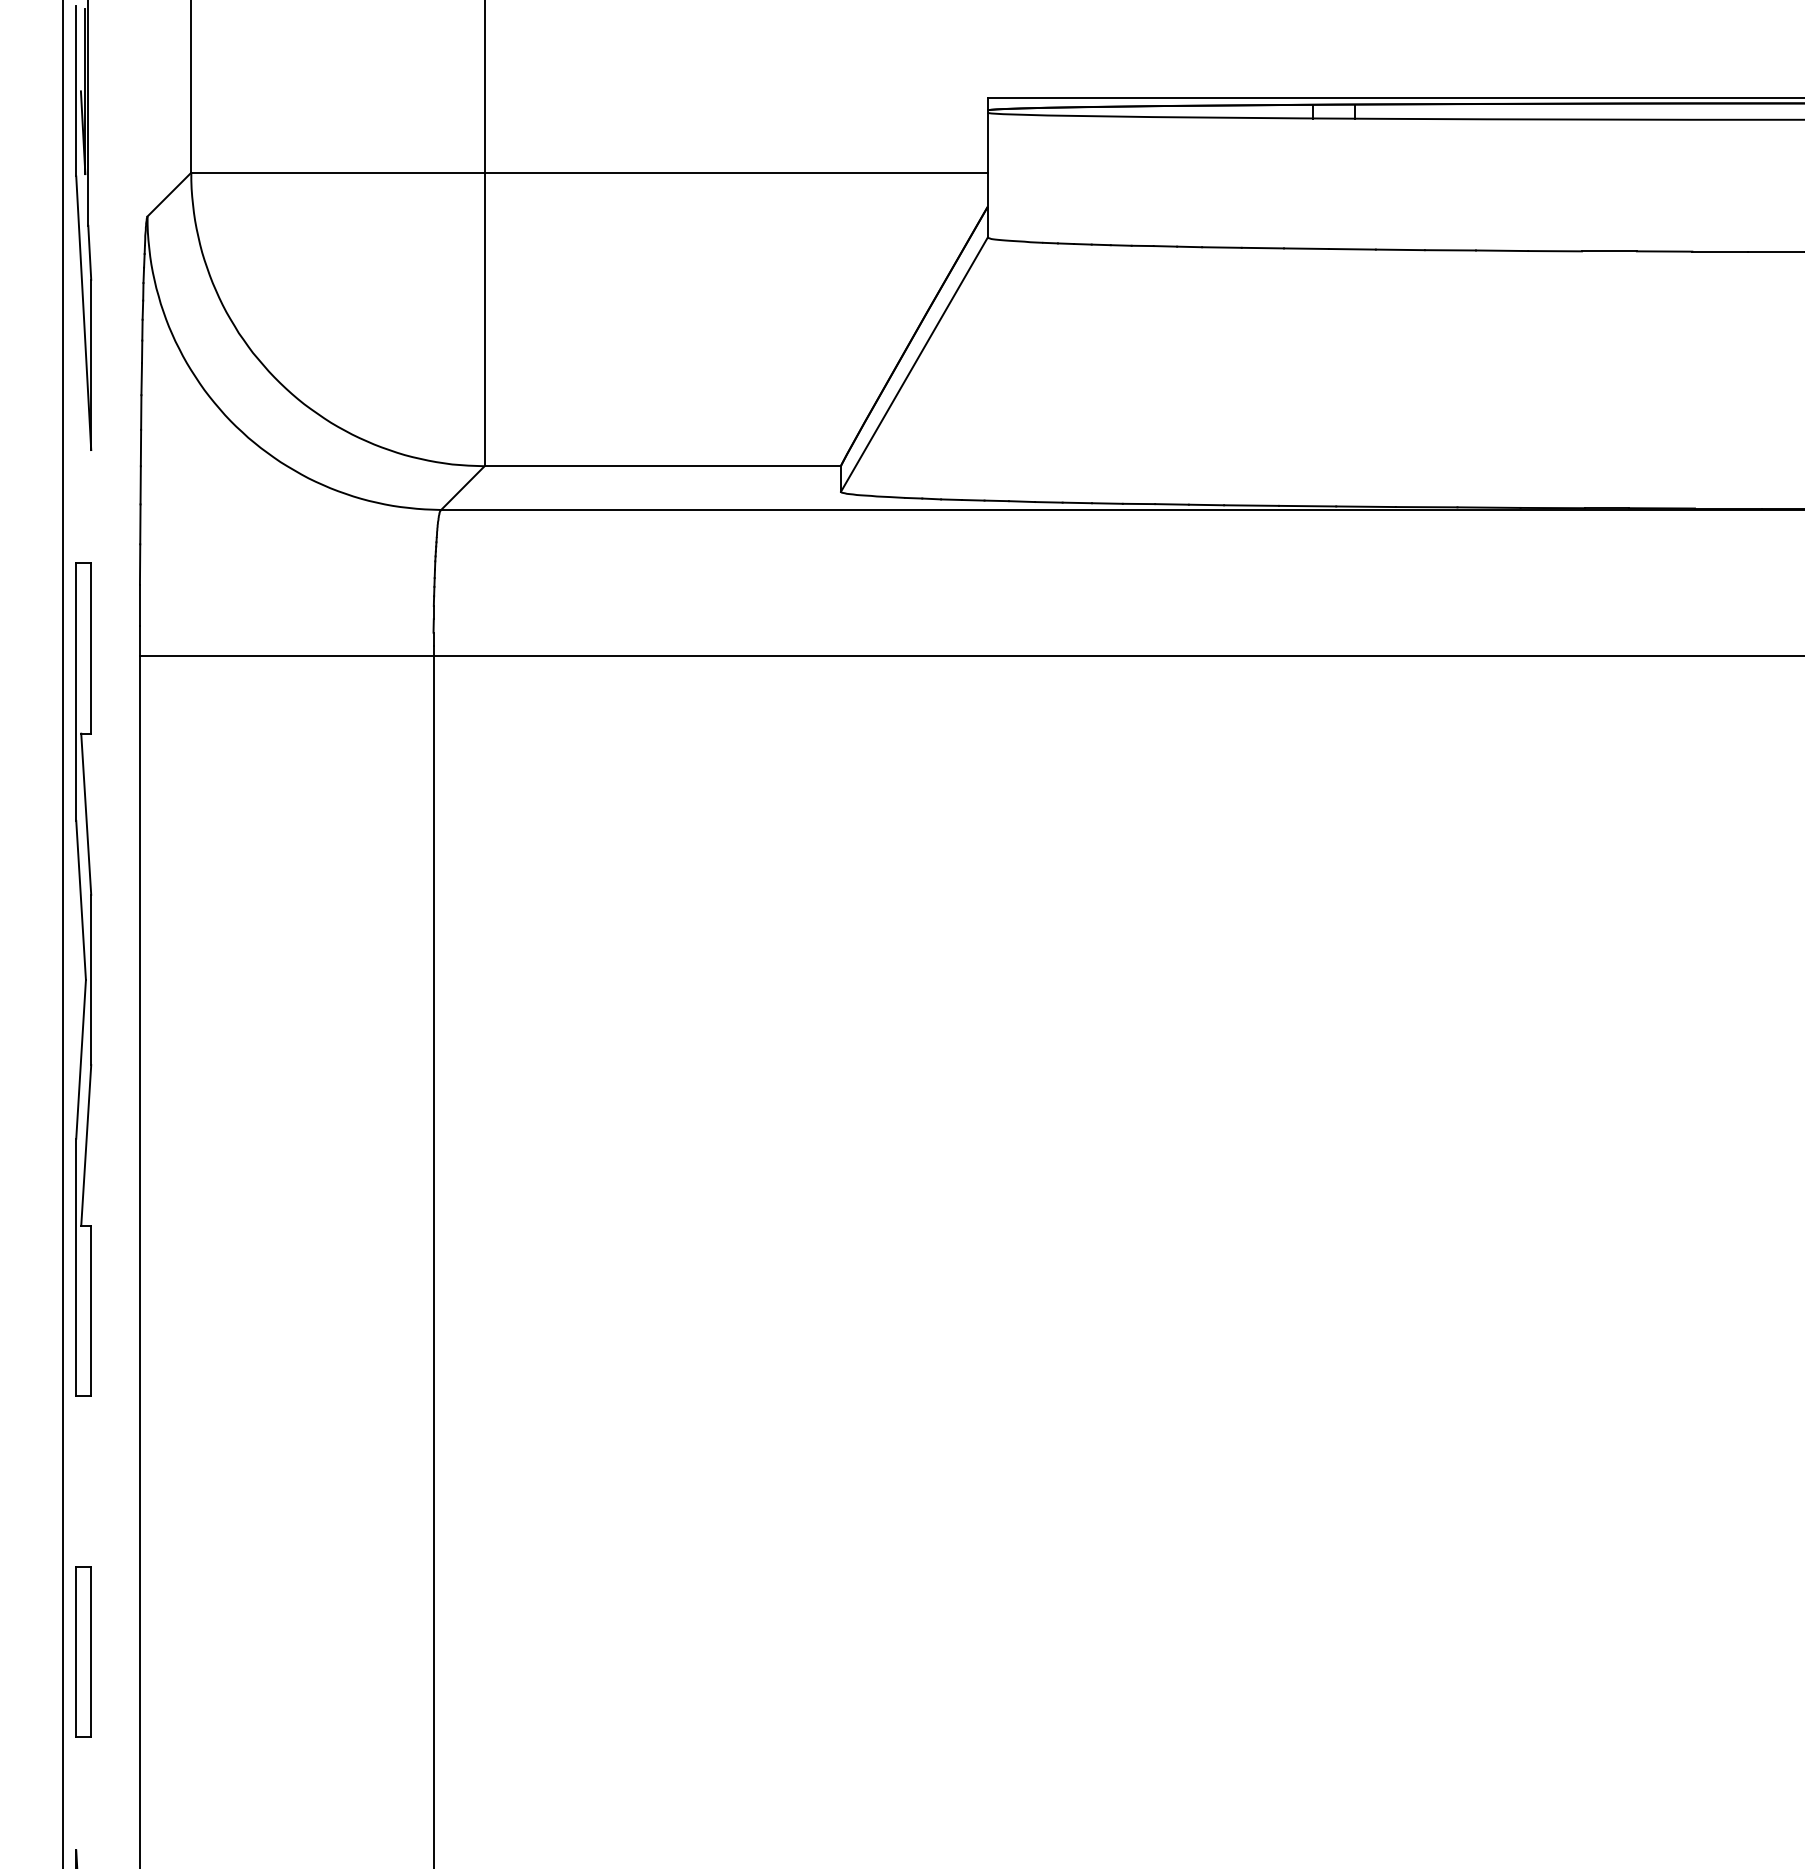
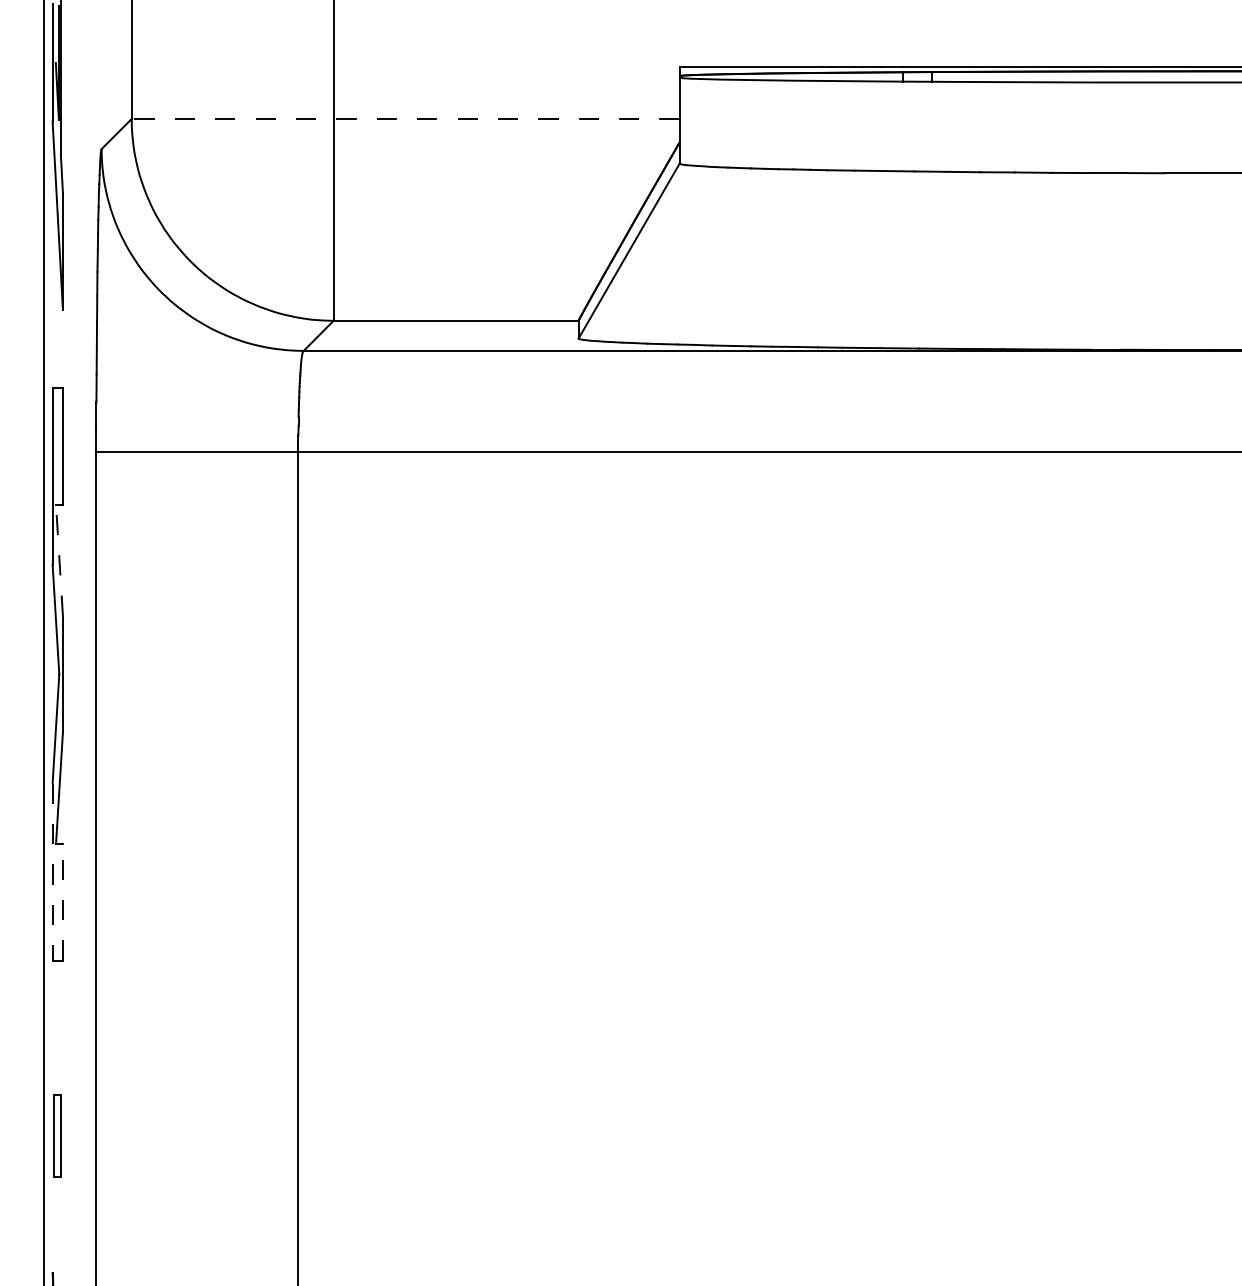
line: (589, 172) -> (405, 118), solid -> dashed
line: (86, 814) -> (59, 560), solid -> dashed
line: (76, 1268) -> (52, 872), solid -> dashed
line: (90, 1311) -> (62, 902), solid -> dashed
part: (83, 1651) -> (57, 1136), size x0.7

